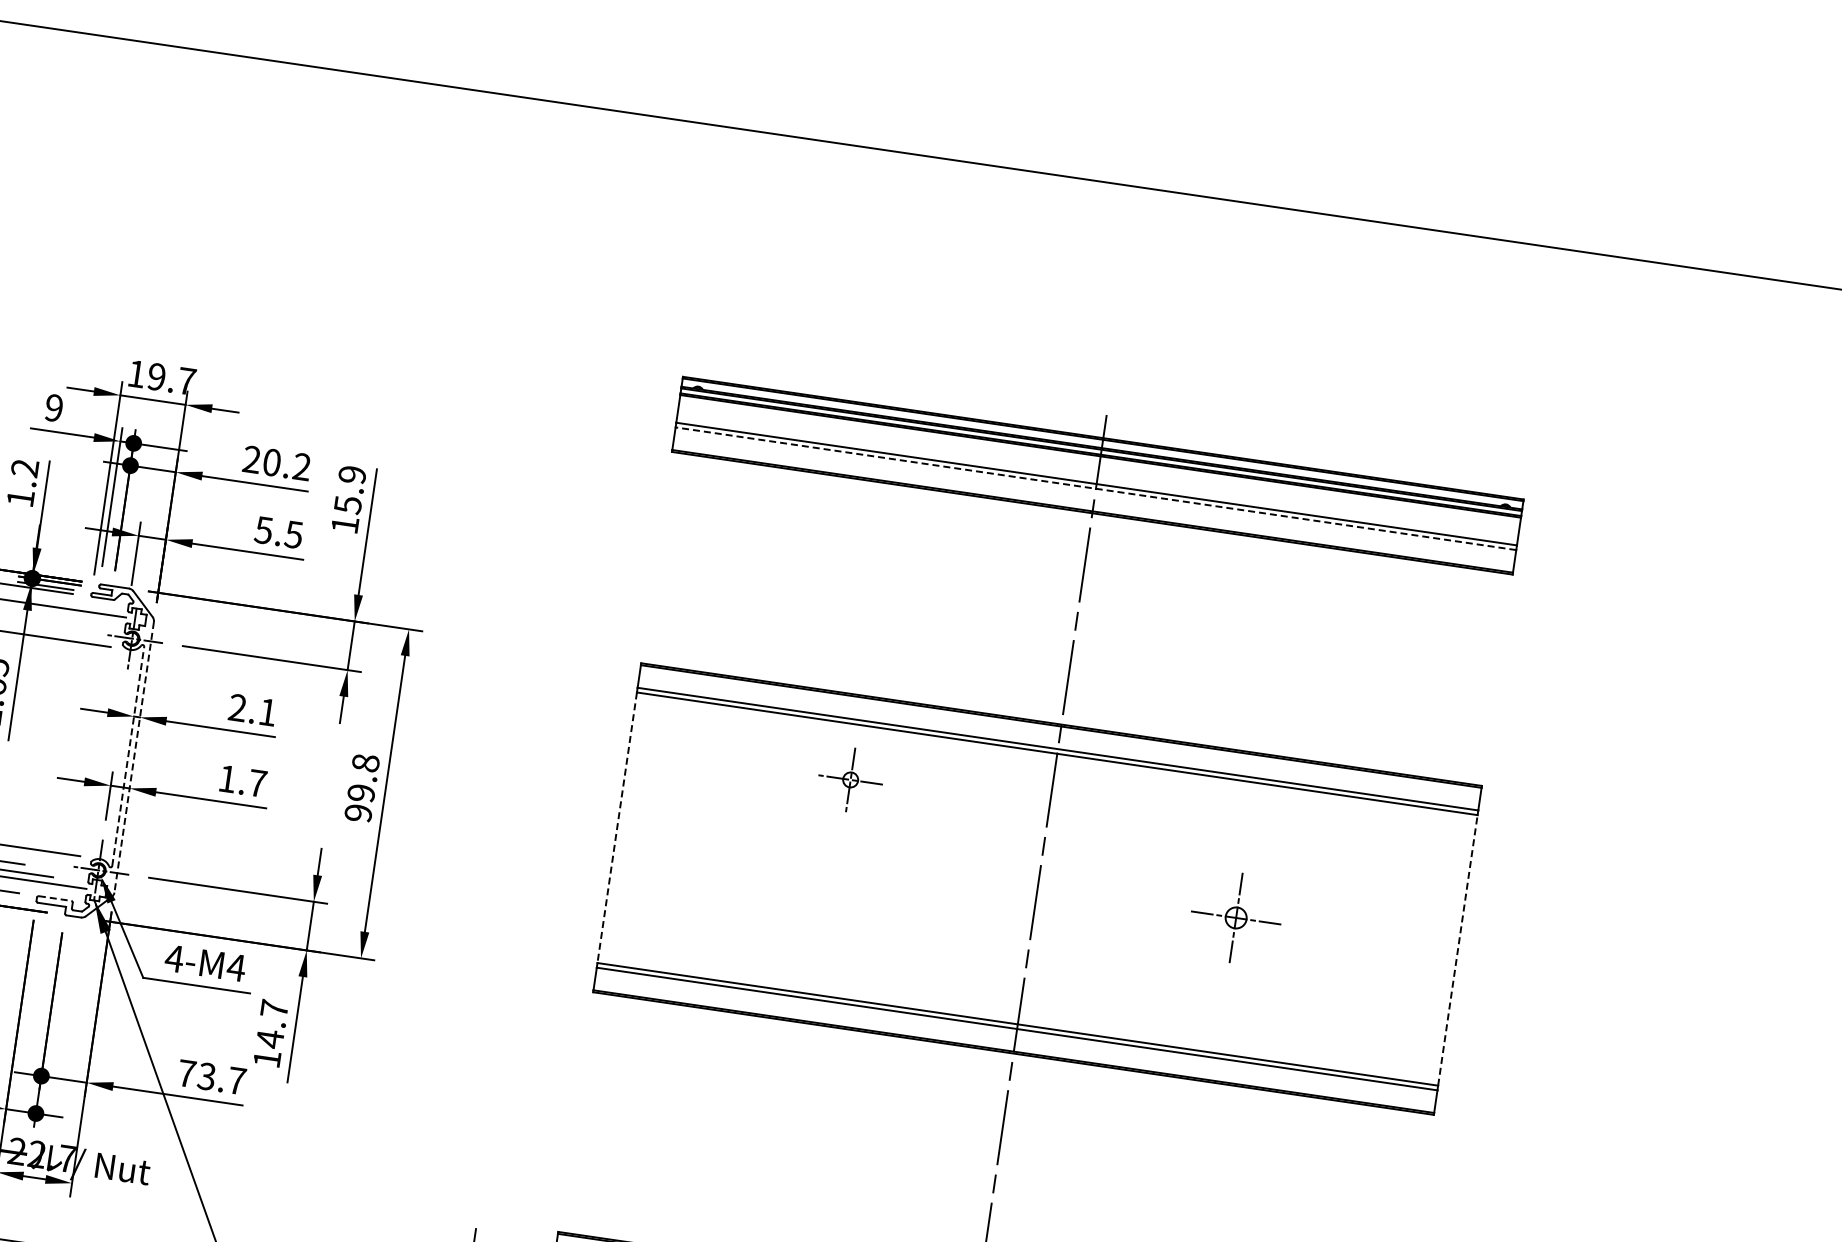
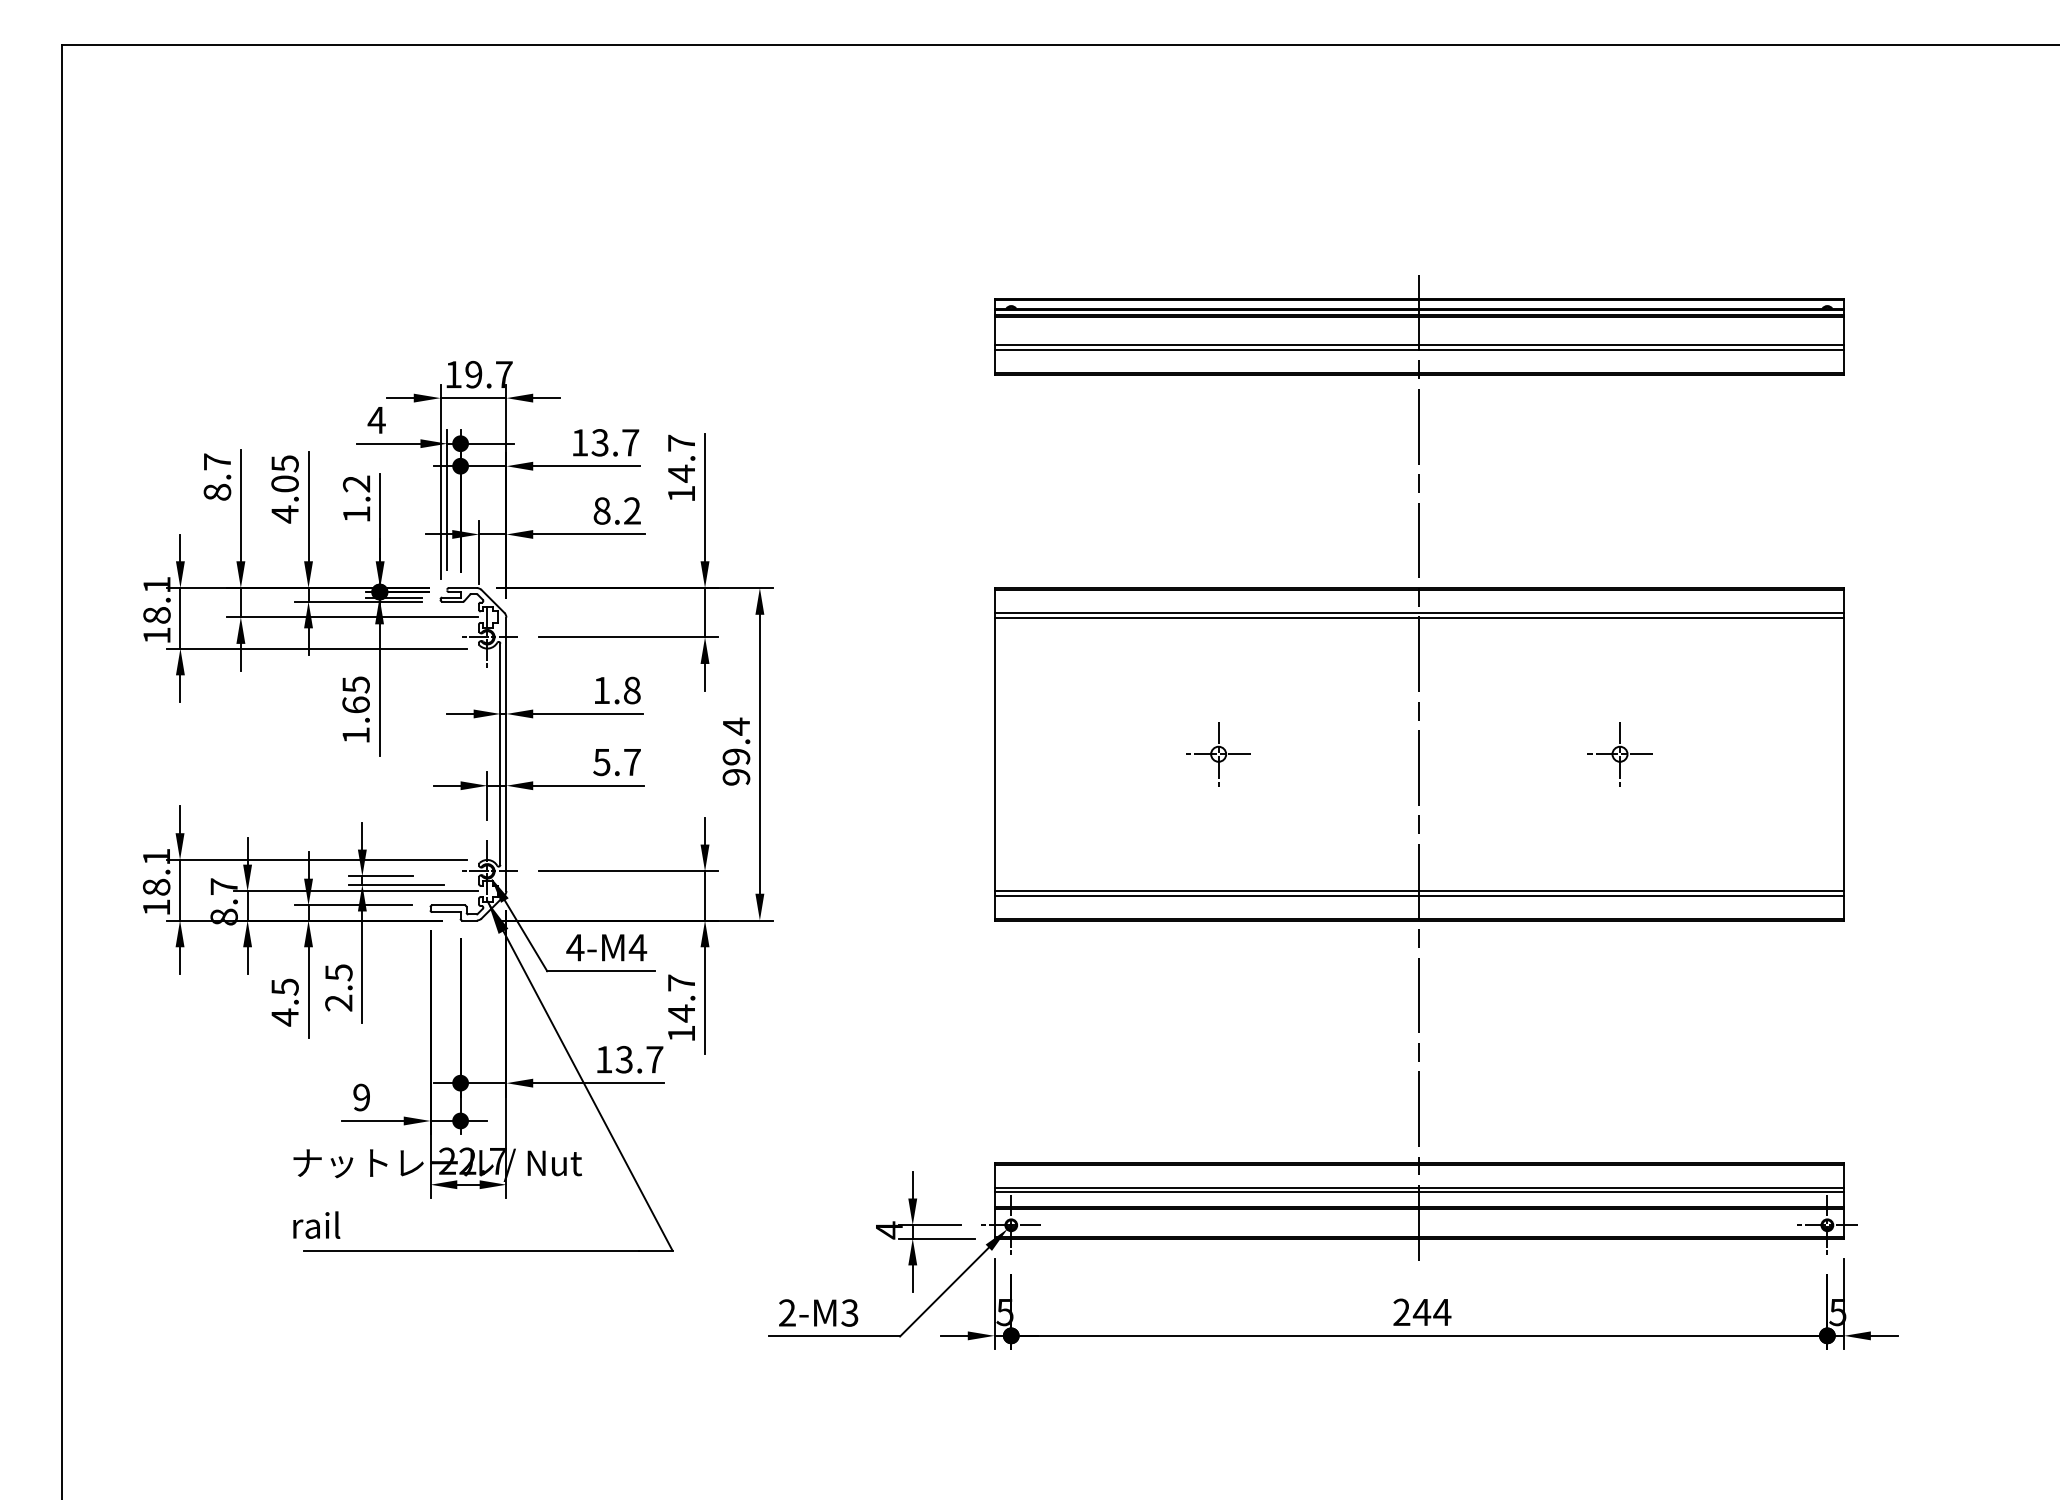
text: (53, 408) -> (376, 420), 9 -> 4
text: (277, 463) -> (605, 442), 20.2 -> 13.7
line: (1096, 488) -> (1419, 349), dashed -> solid
text: (350, 489) -> (681, 458), 15.9 -> 14.7
text: (278, 531) -> (616, 510), 5.5 -> 8.2
text: (252, 710) -> (616, 690), 2.1 -> 1.8
line: (128, 756) -> (500, 754), dashed -> solid
line: (134, 757) -> (506, 754), dashed -> solid
text: (365, 763) -> (736, 726), 99.8 -> 99.4
text: (227, 779) -> (601, 762), 1.7 -> 5.7
part: (850, 780) -> (1218, 754), moved
line: (617, 827) -> (994, 754), dashed -> solid
line: (56, 898) -> (449, 905), dashed -> solid
part: (1235, 918) -> (1619, 754), size x0.71
line: (1458, 950) -> (1844, 754), dashed -> solid
text: (187, 1073) -> (604, 1059), 73.7 -> 13.7

